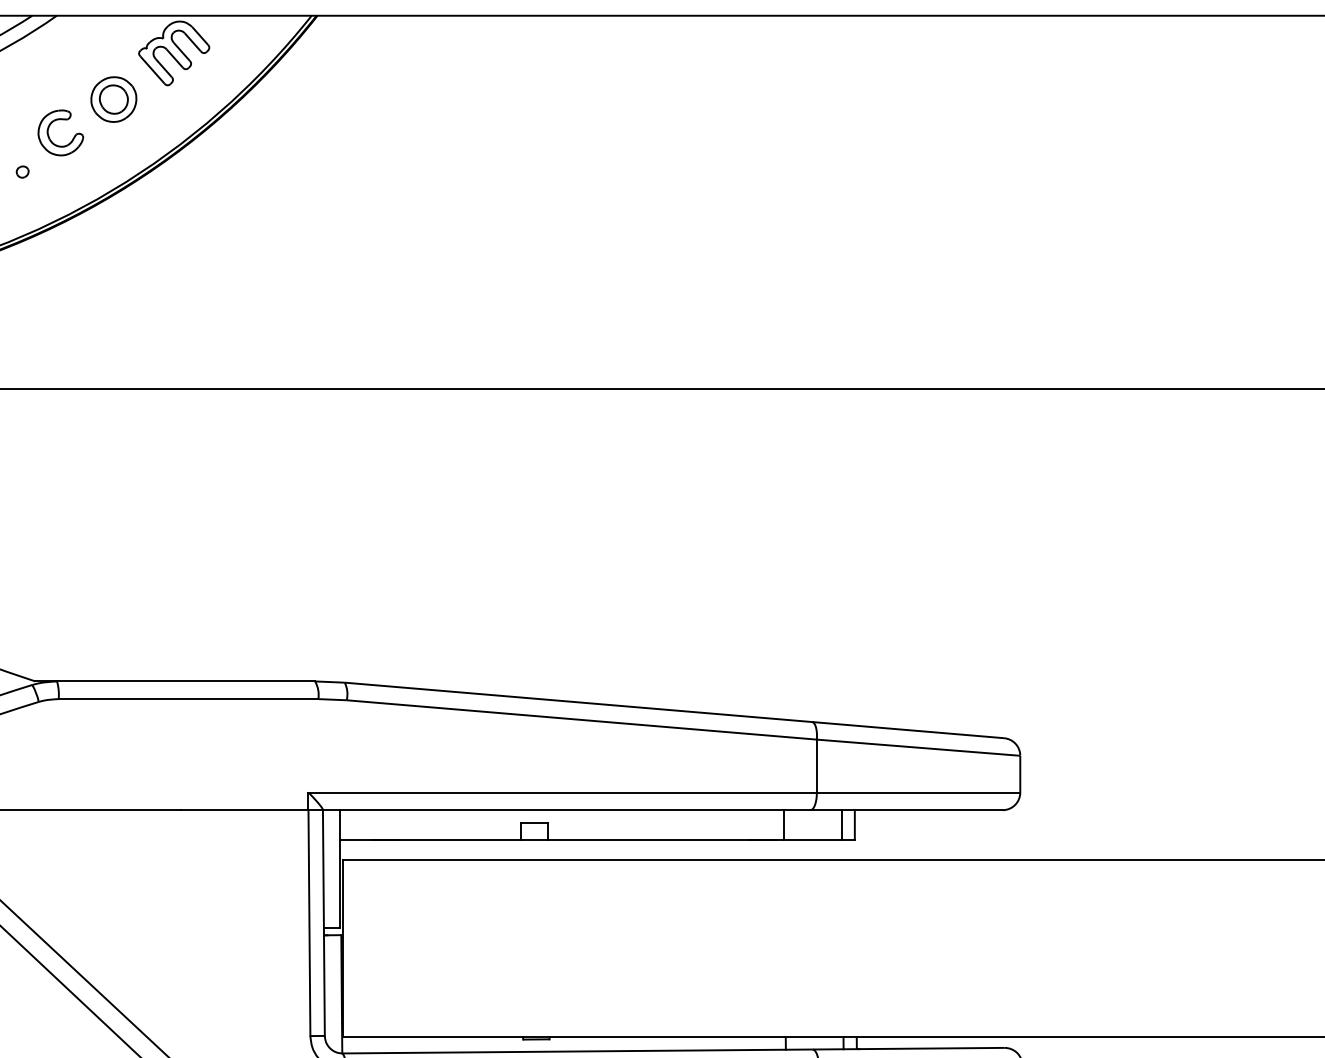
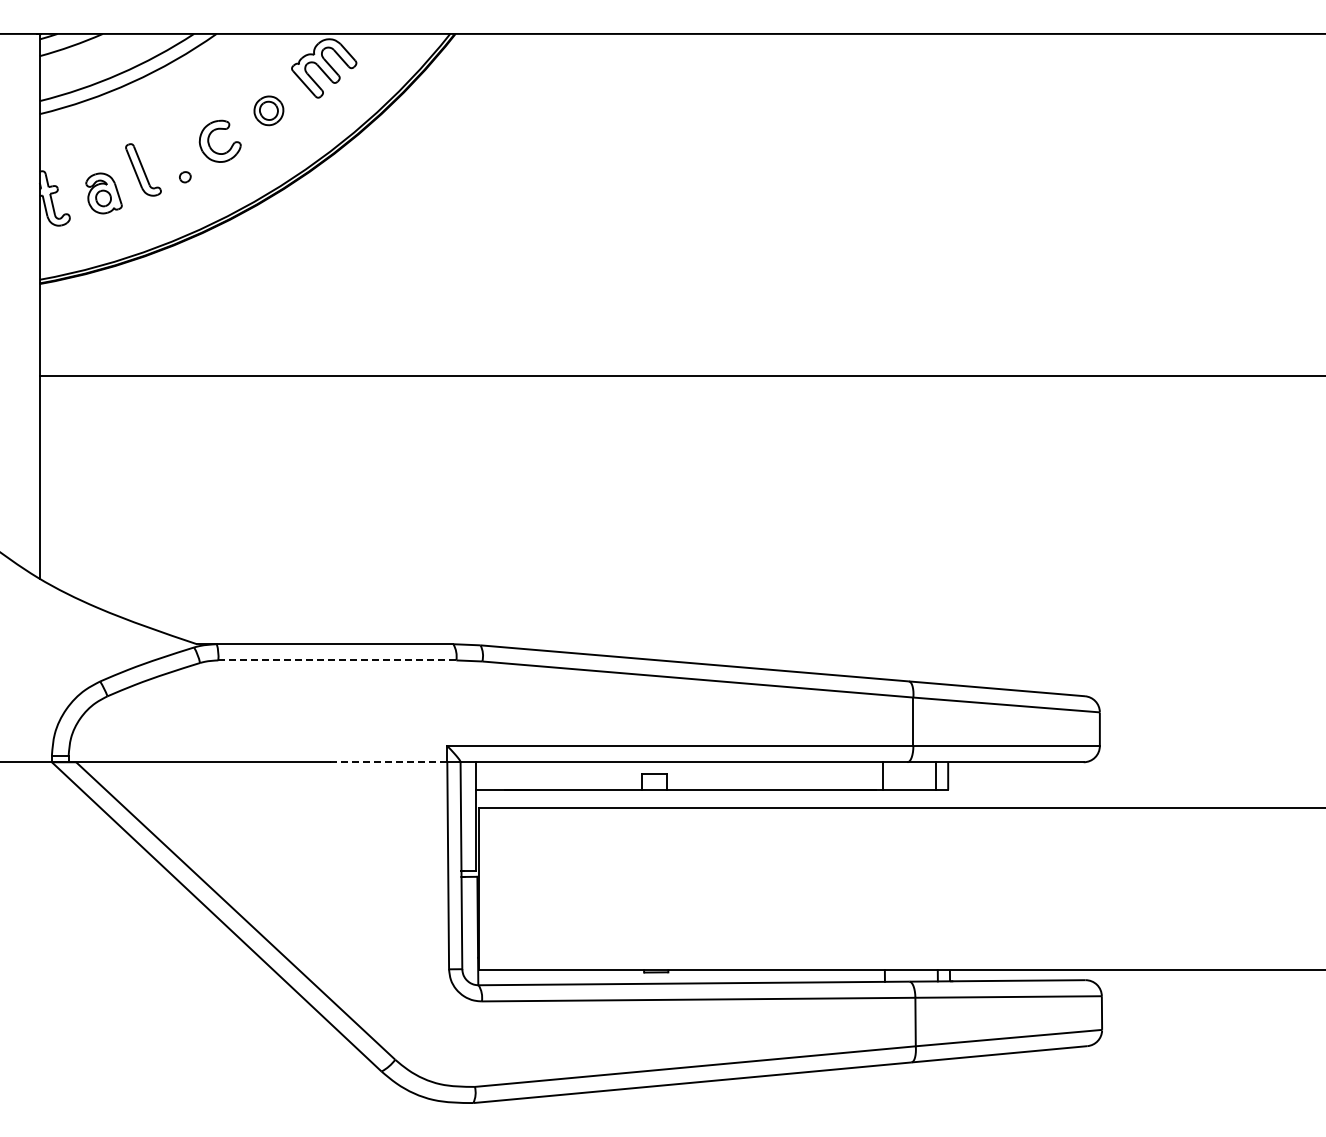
part: (113, 99) -> (268, 110), size x0.7
line: (187, 699) -> (336, 660), solid -> dashed
line: (244, 810) -> (388, 762), solid -> dashed

